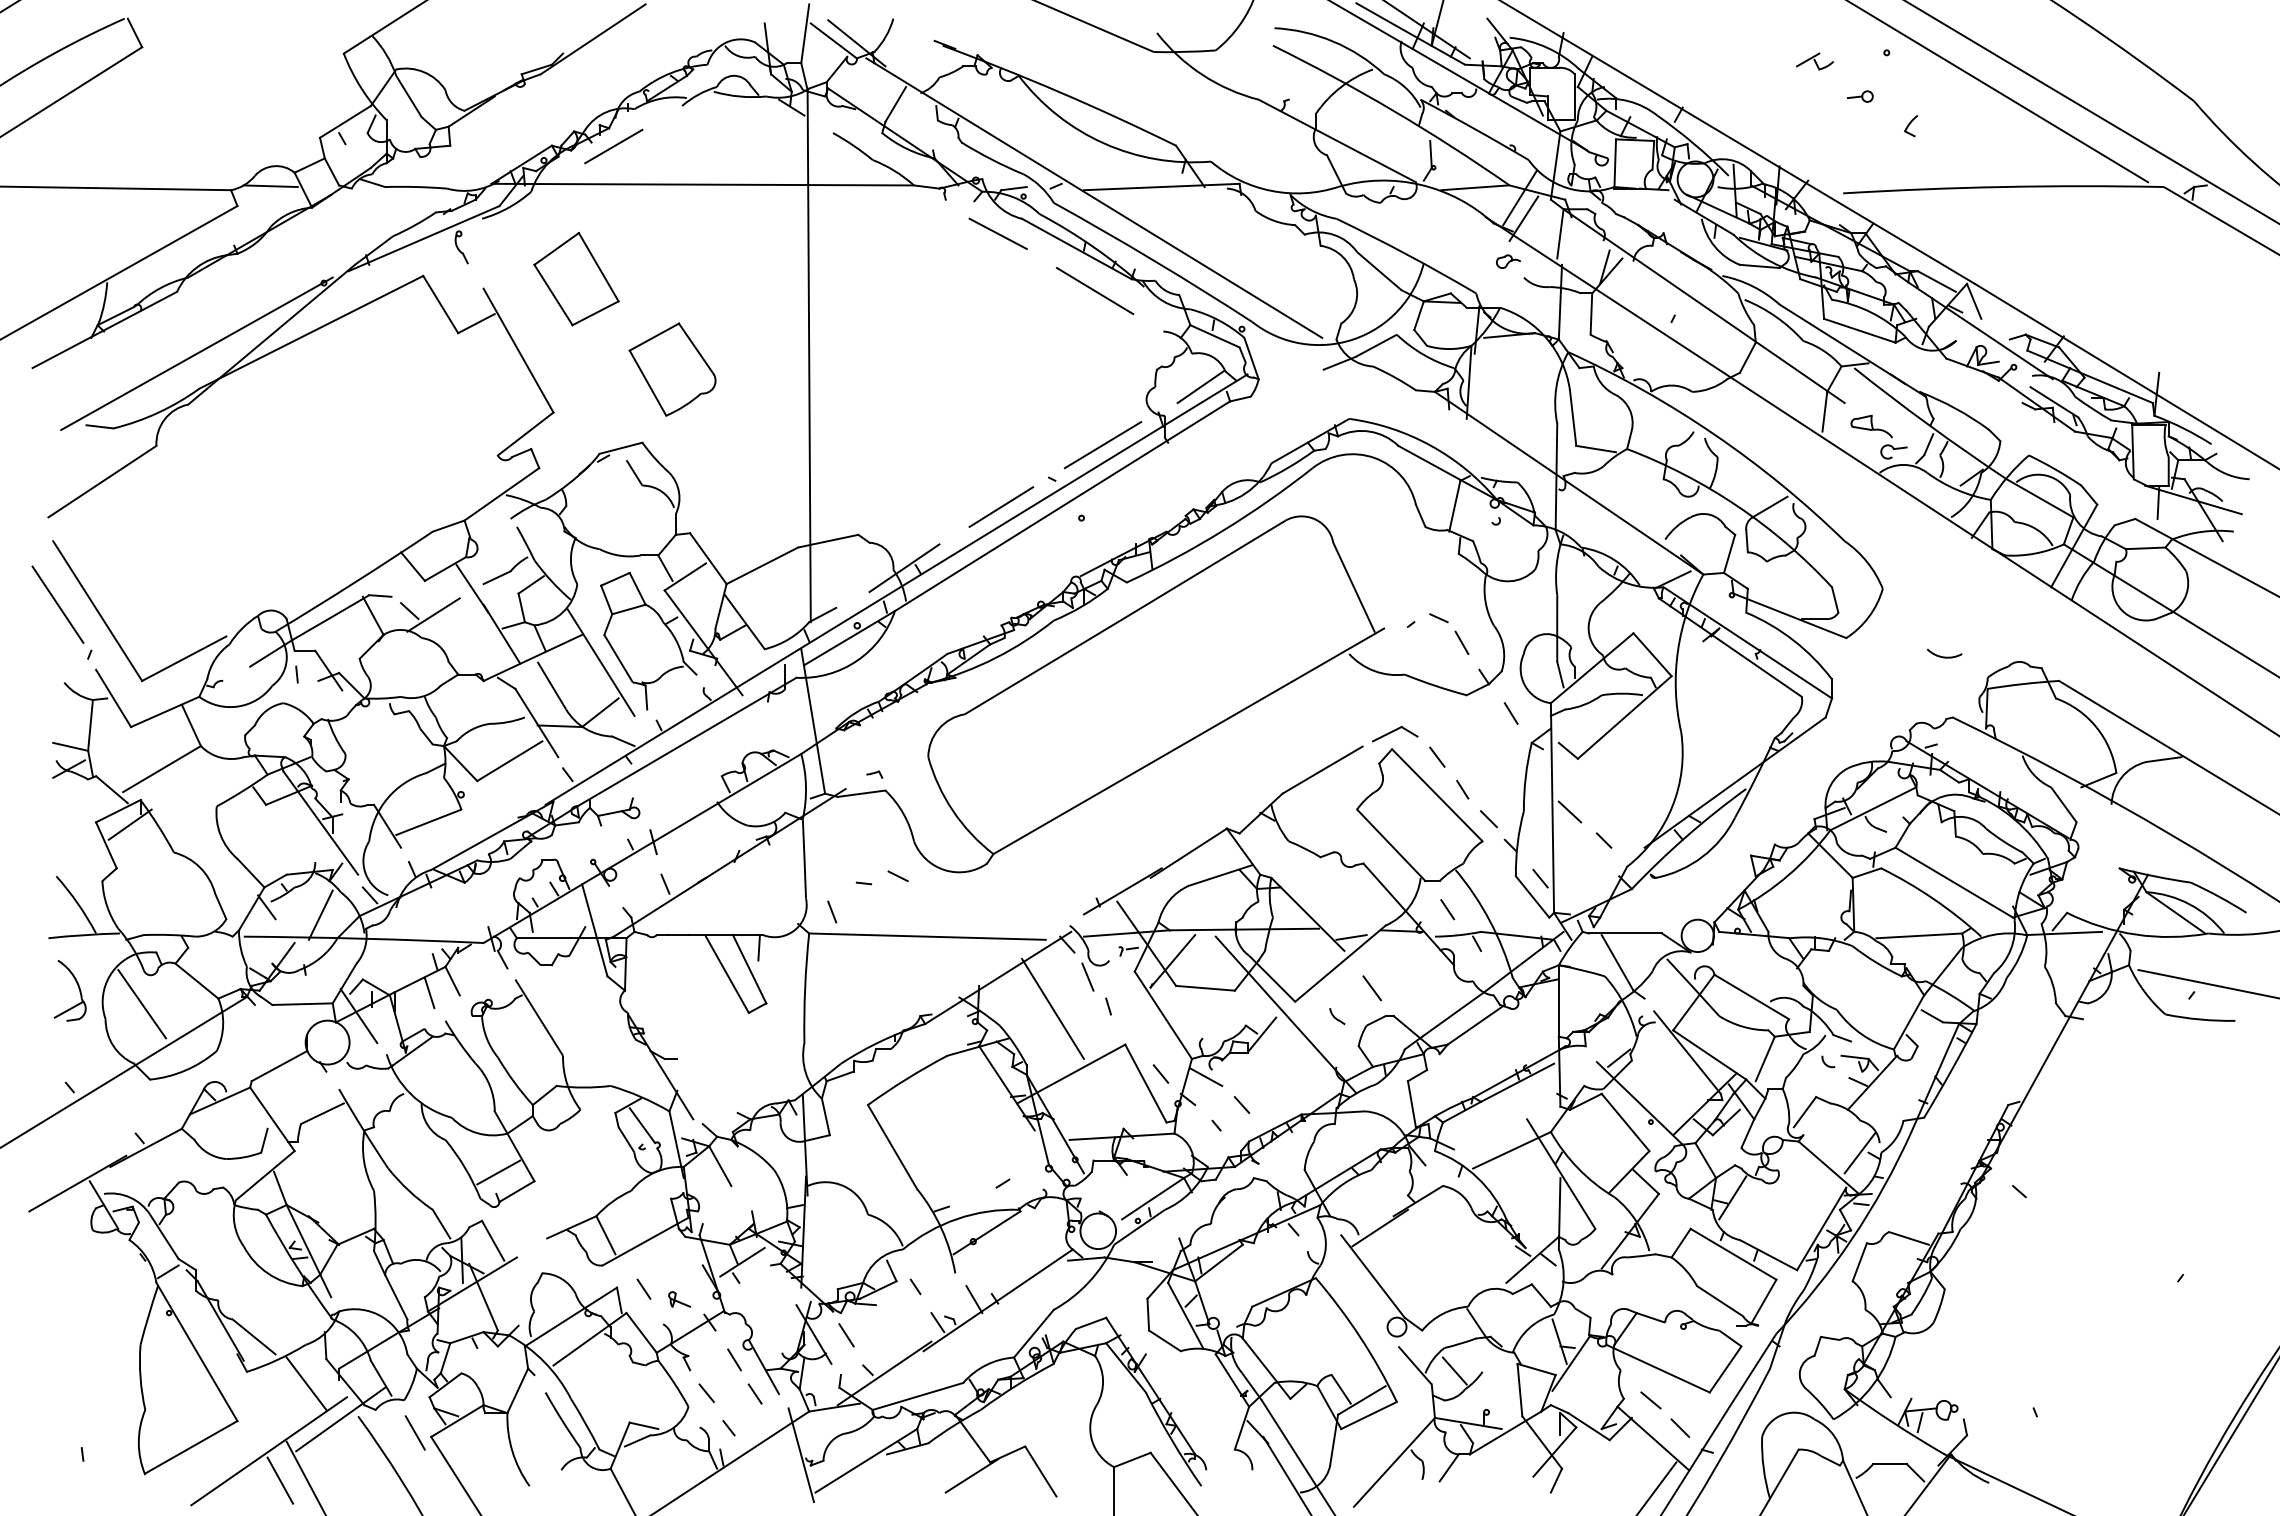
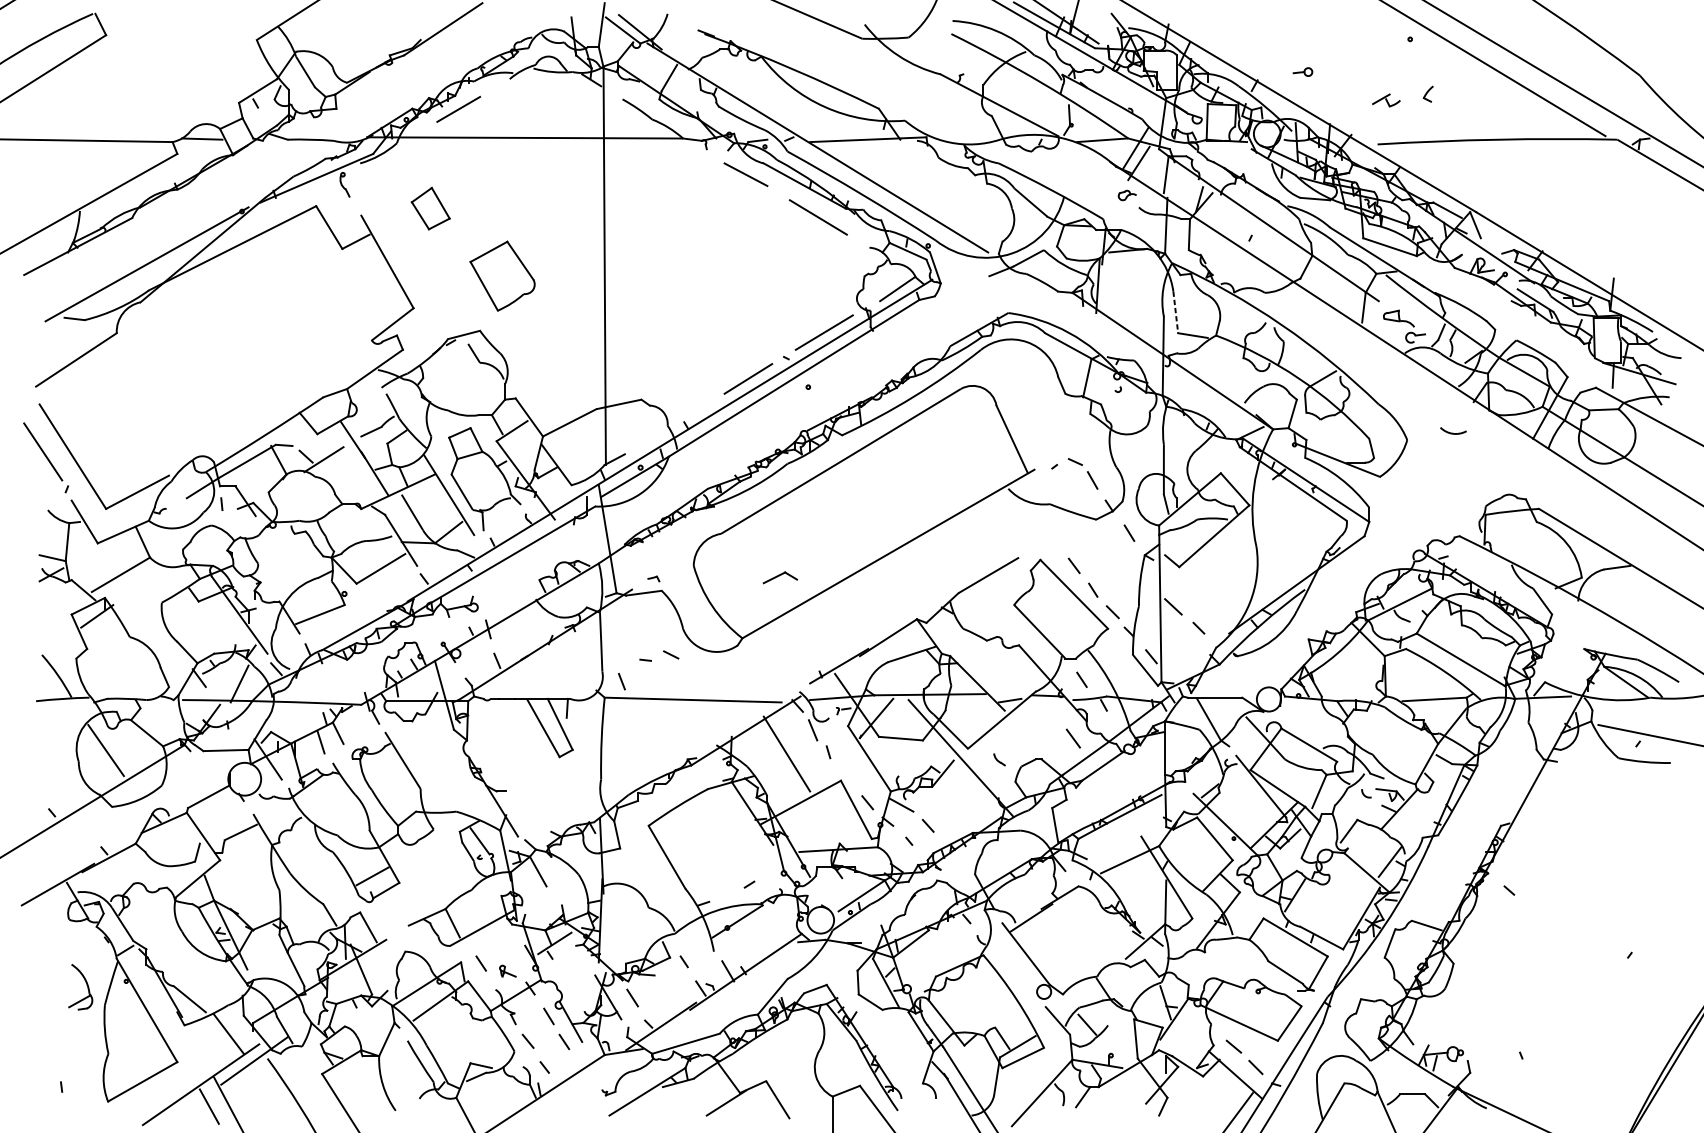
part: (1814, 61) -> (1386, 100), moved
part: (1860, 96) -> (1303, 72), moved
part: (576, 279) -> (430, 208), size x0.6
line: (1573, 418) -> (1176, 312), solid -> dashed
line: (904, 568) -> (675, 424), removed
arc: (1944, 656) -> (1453, 433), moved
part: (1395, 733) -> (780, 577), moved
part: (77, 986) -> (86, 983), moved
line: (1371, 988) -> (1072, 738), moved
line: (414, 1432) -> (309, 1070), removed
line: (800, 1455) -> (598, 1087), removed

